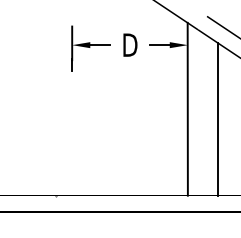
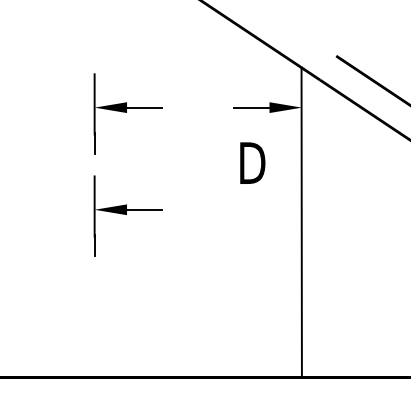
text: (130, 44) -> (252, 161), moved
part: (90, 105) -> (127, 215), added
line: (218, 119) -> (356, 240), removed

